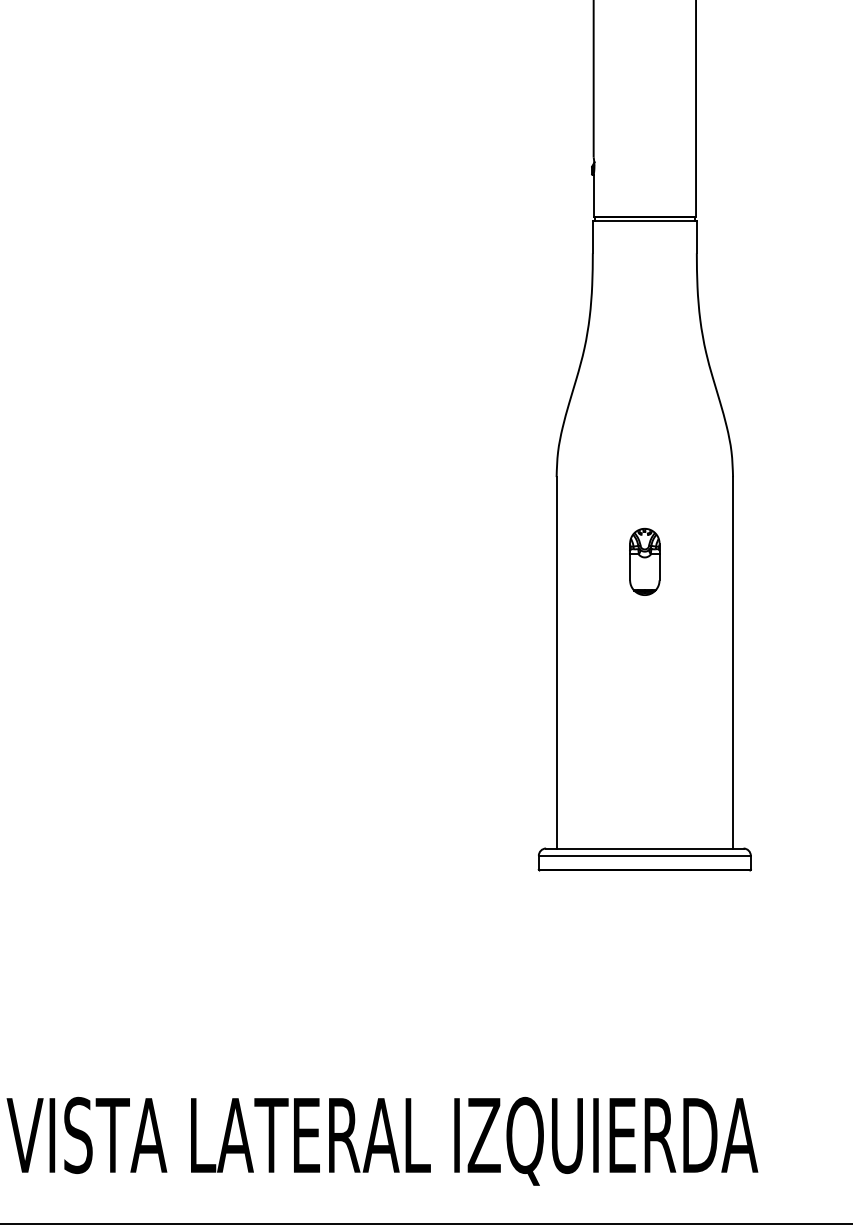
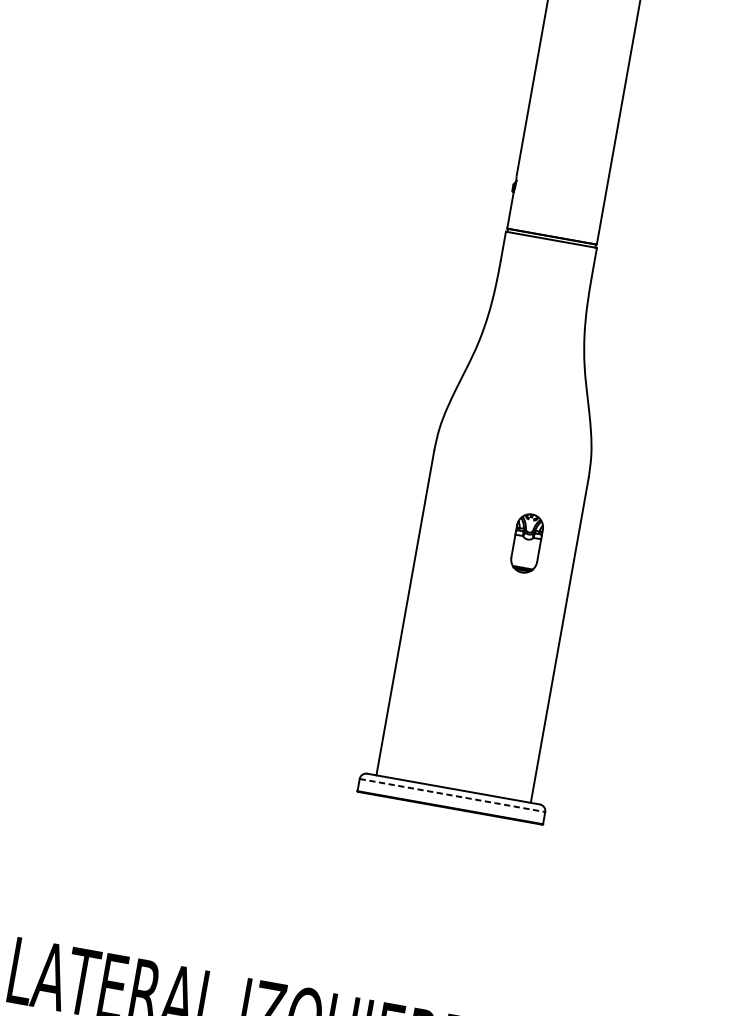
part: (644, 561) -> (526, 543), moved
line: (645, 855) -> (453, 795), solid -> dashed

